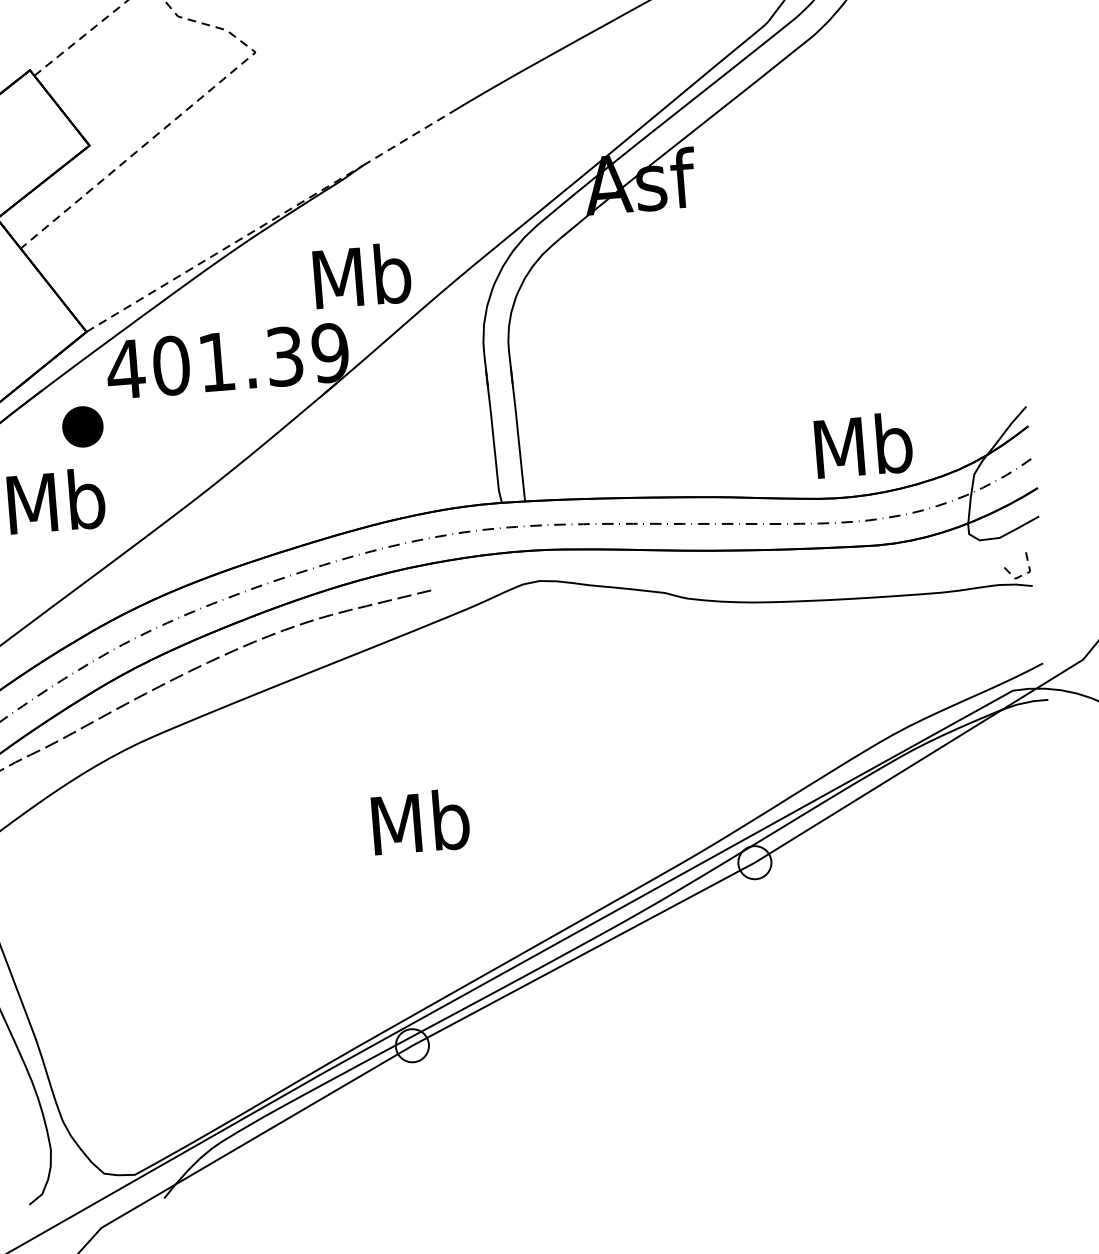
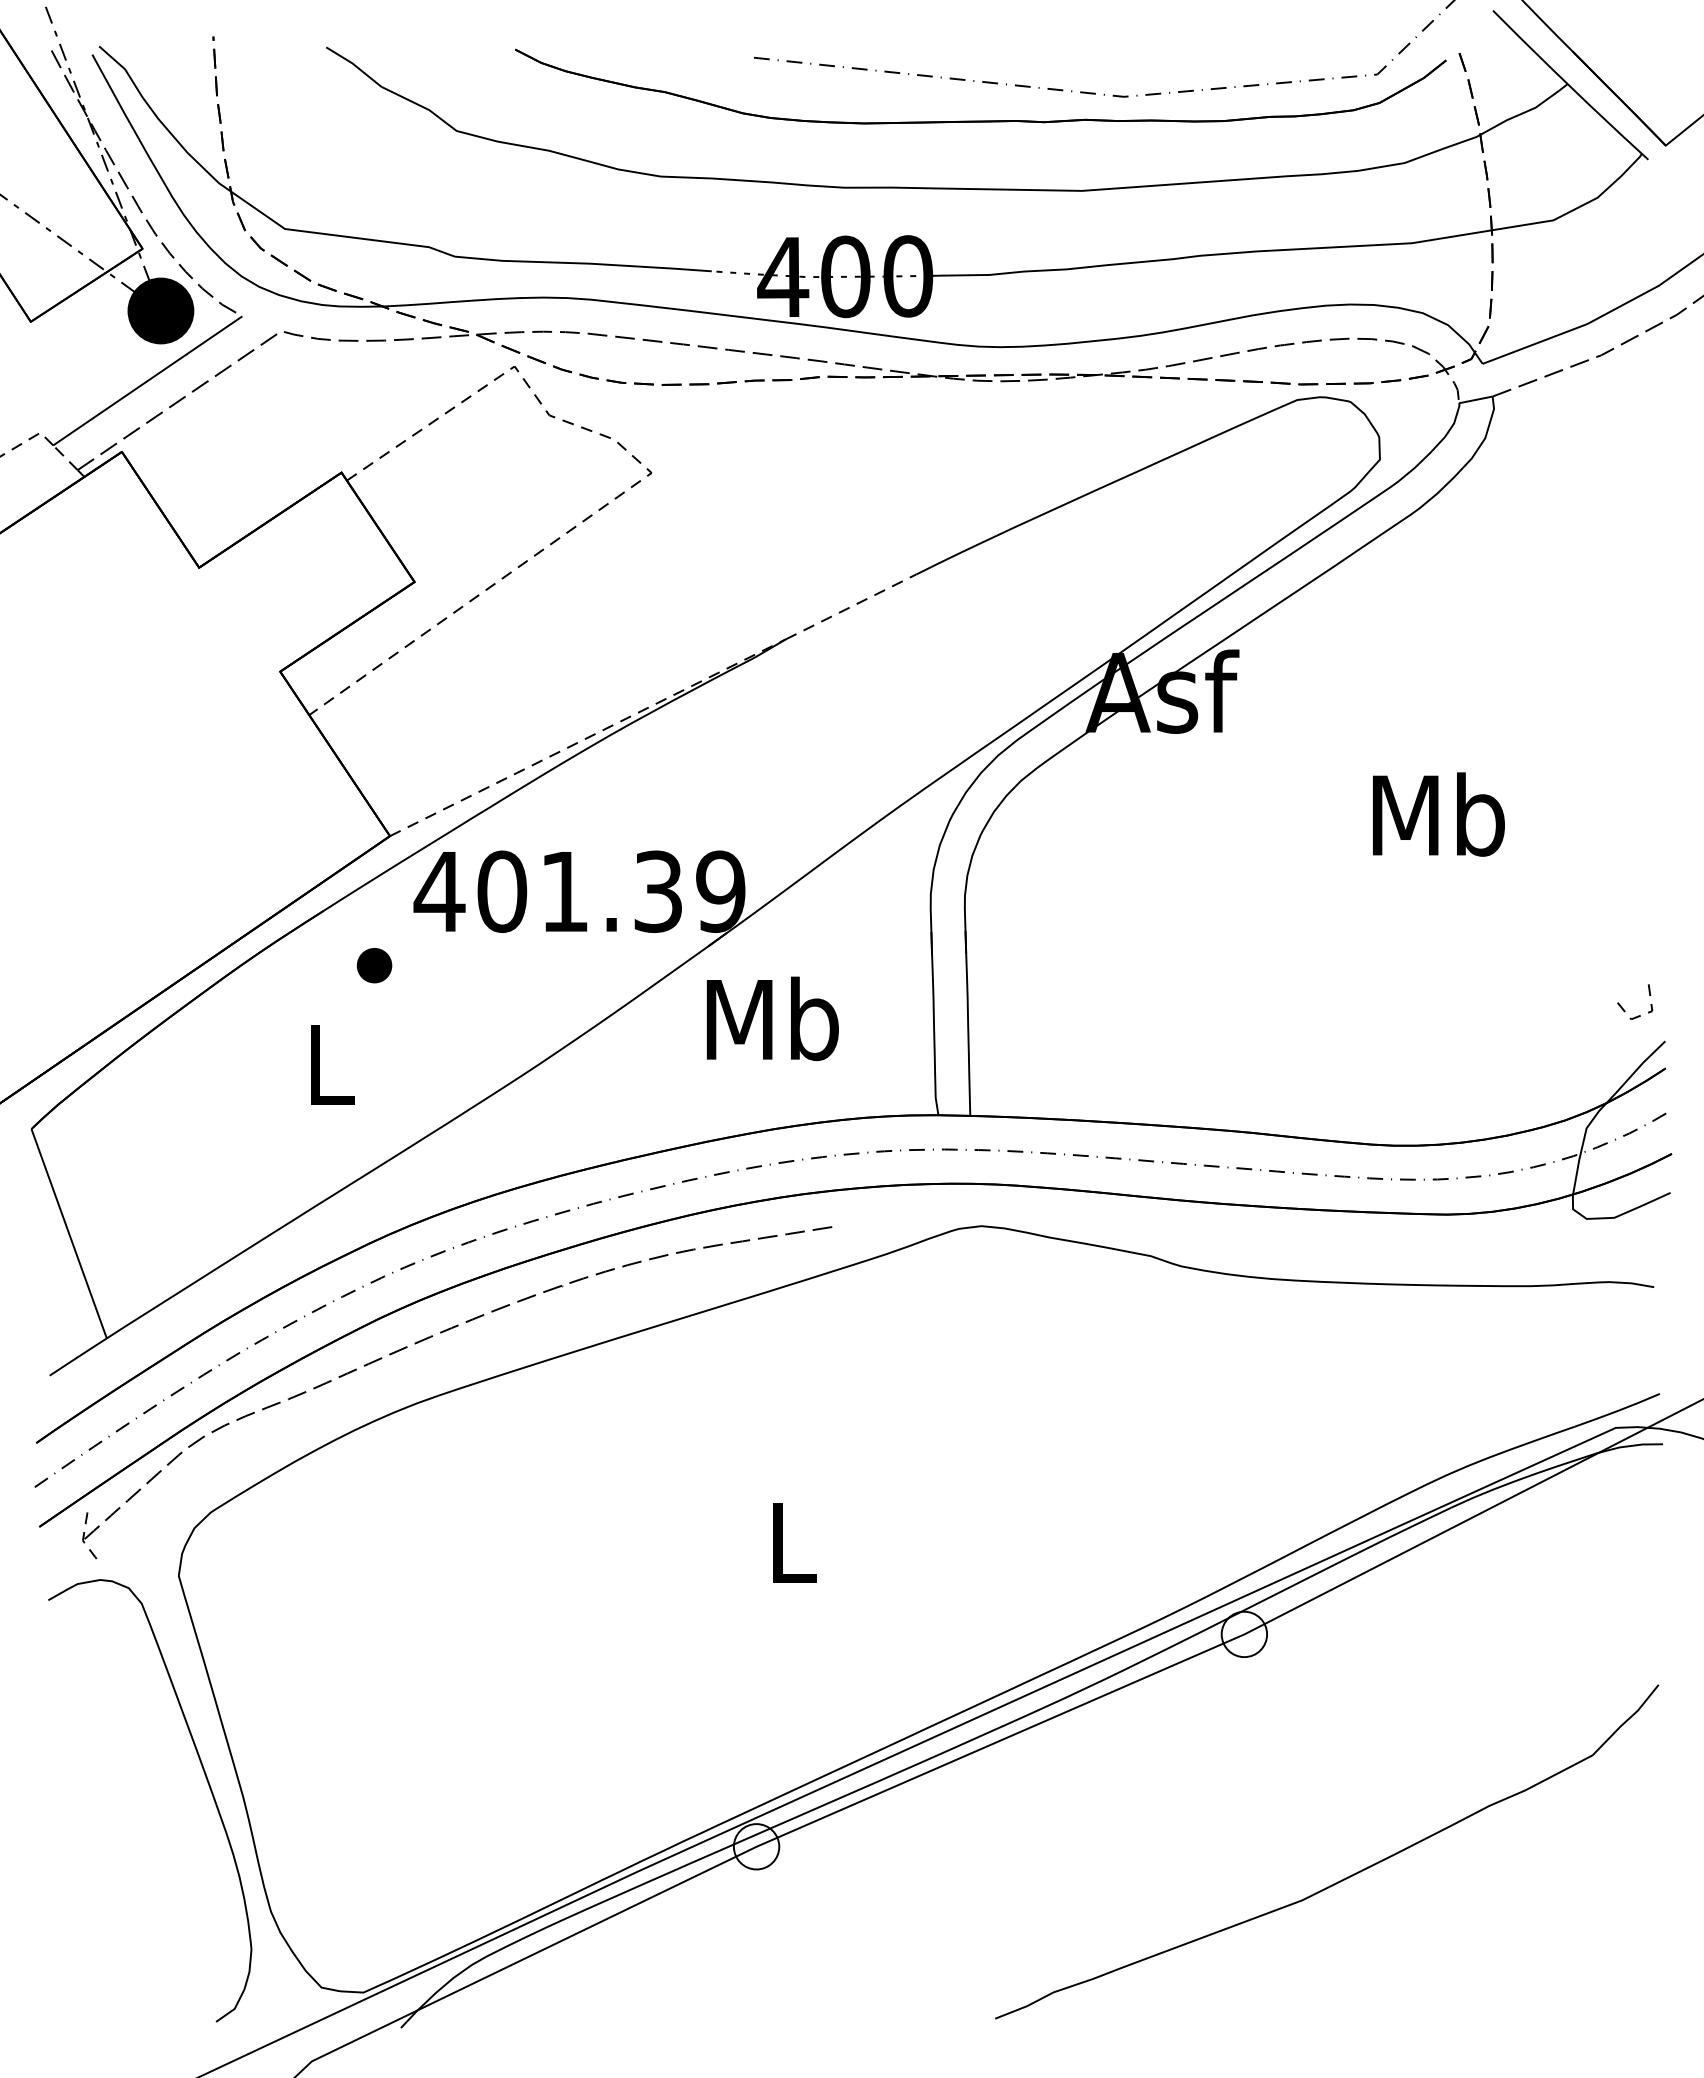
text: (362, 275) -> (772, 1018), moved
part: (82, 426) -> (374, 965), size x0.62
text: (863, 445) -> (1438, 814), moved
text: (56, 500) -> (330, 1063), Mb -> L
line: (1010, 572) -> (1625, 1010), moved
text: (420, 822) -> (792, 1542), Mb -> L
curve: (839, 1035) -> (1341, 1879), added

